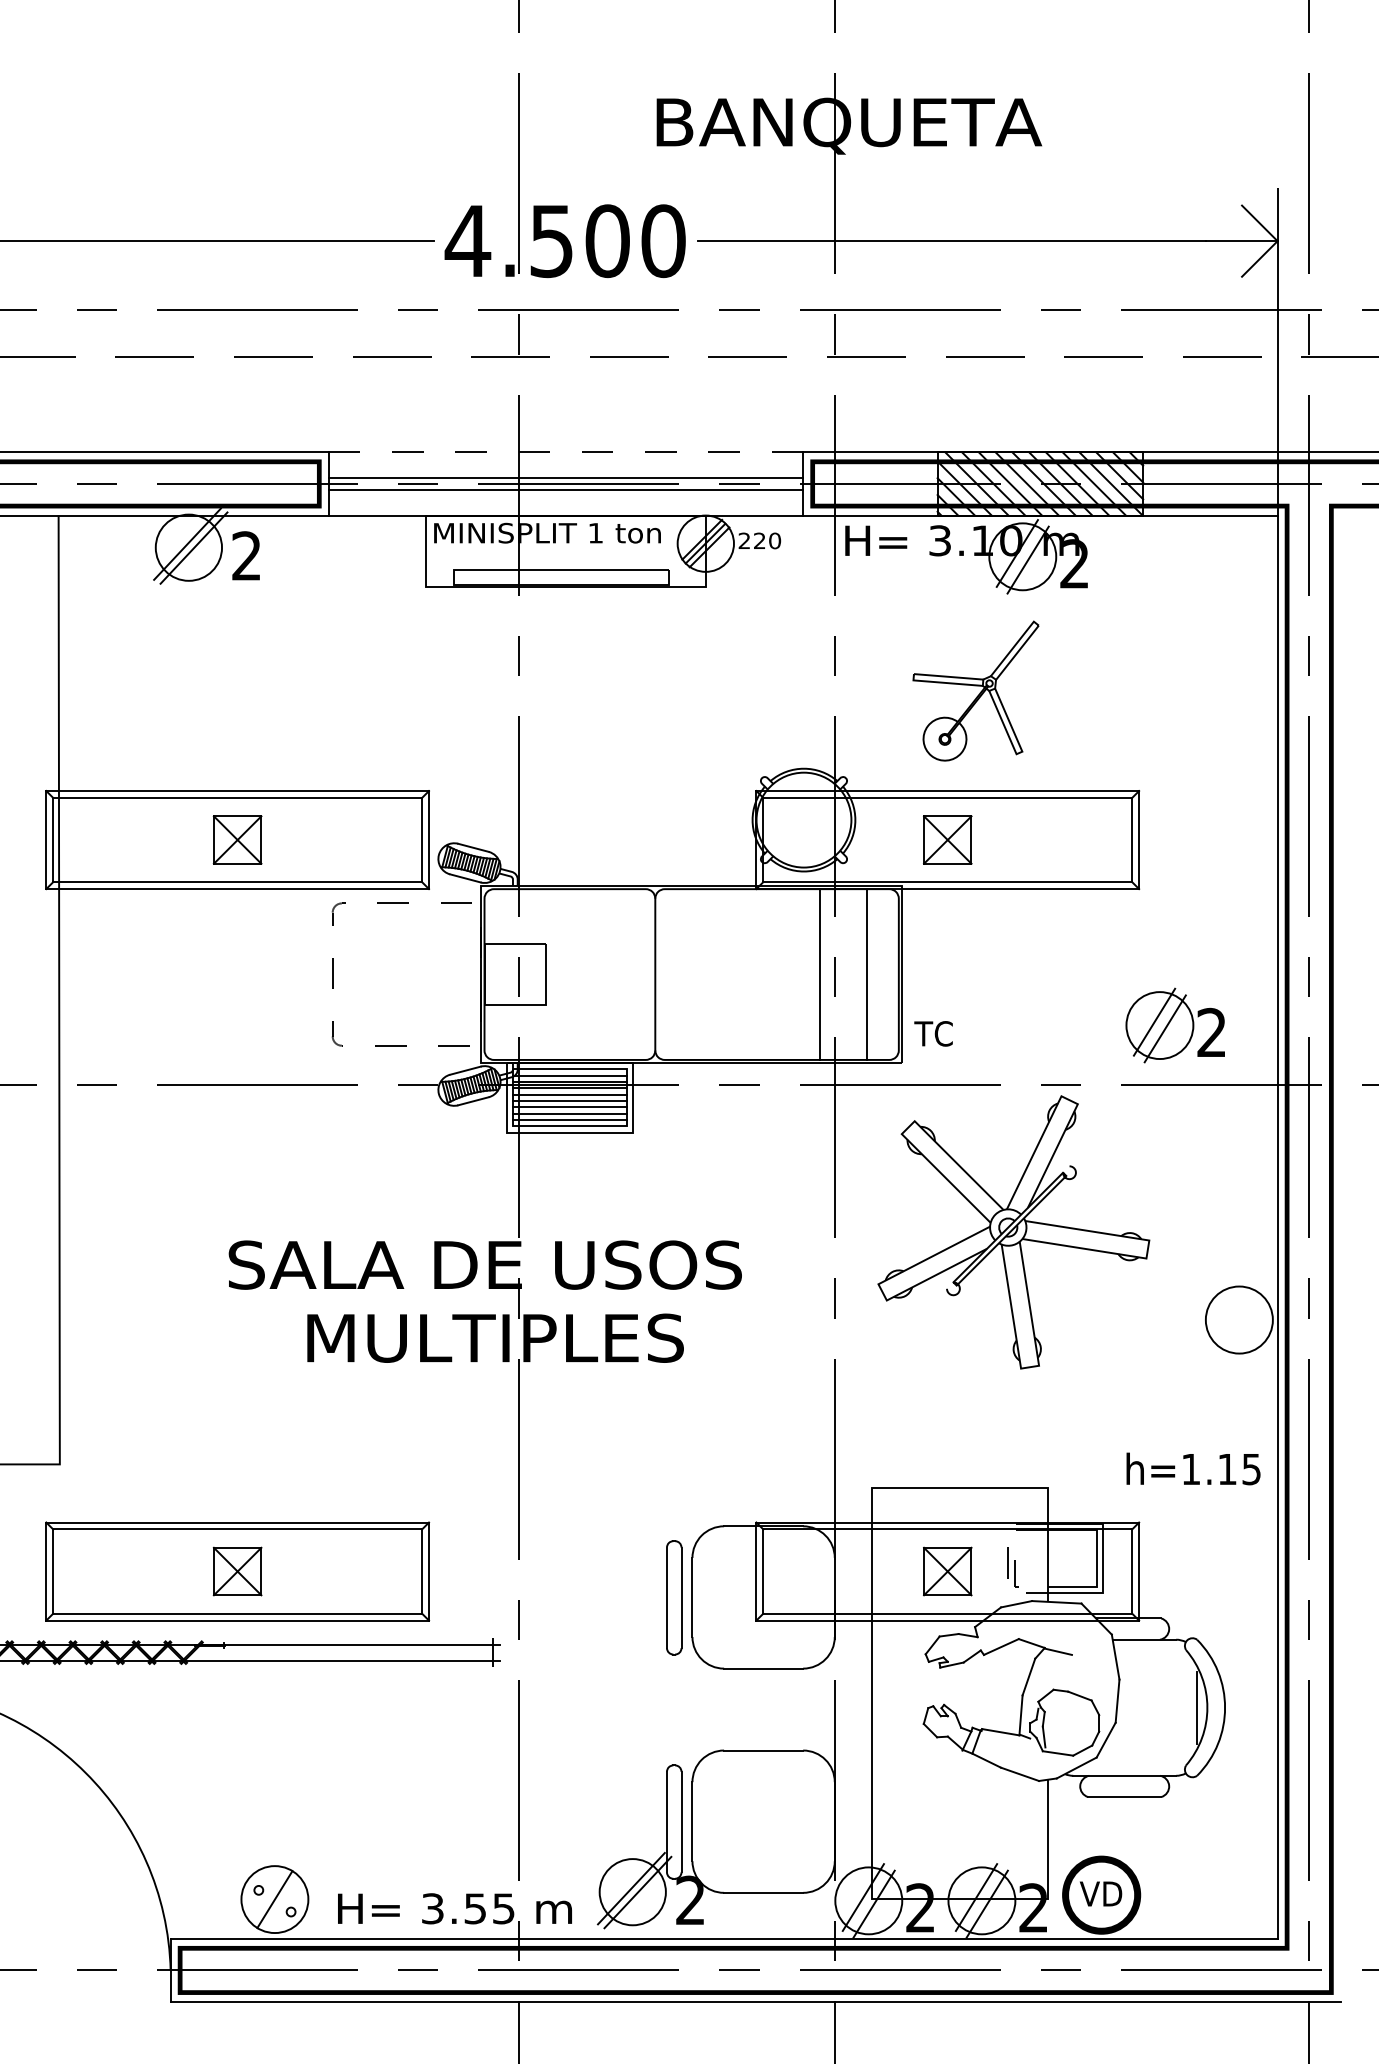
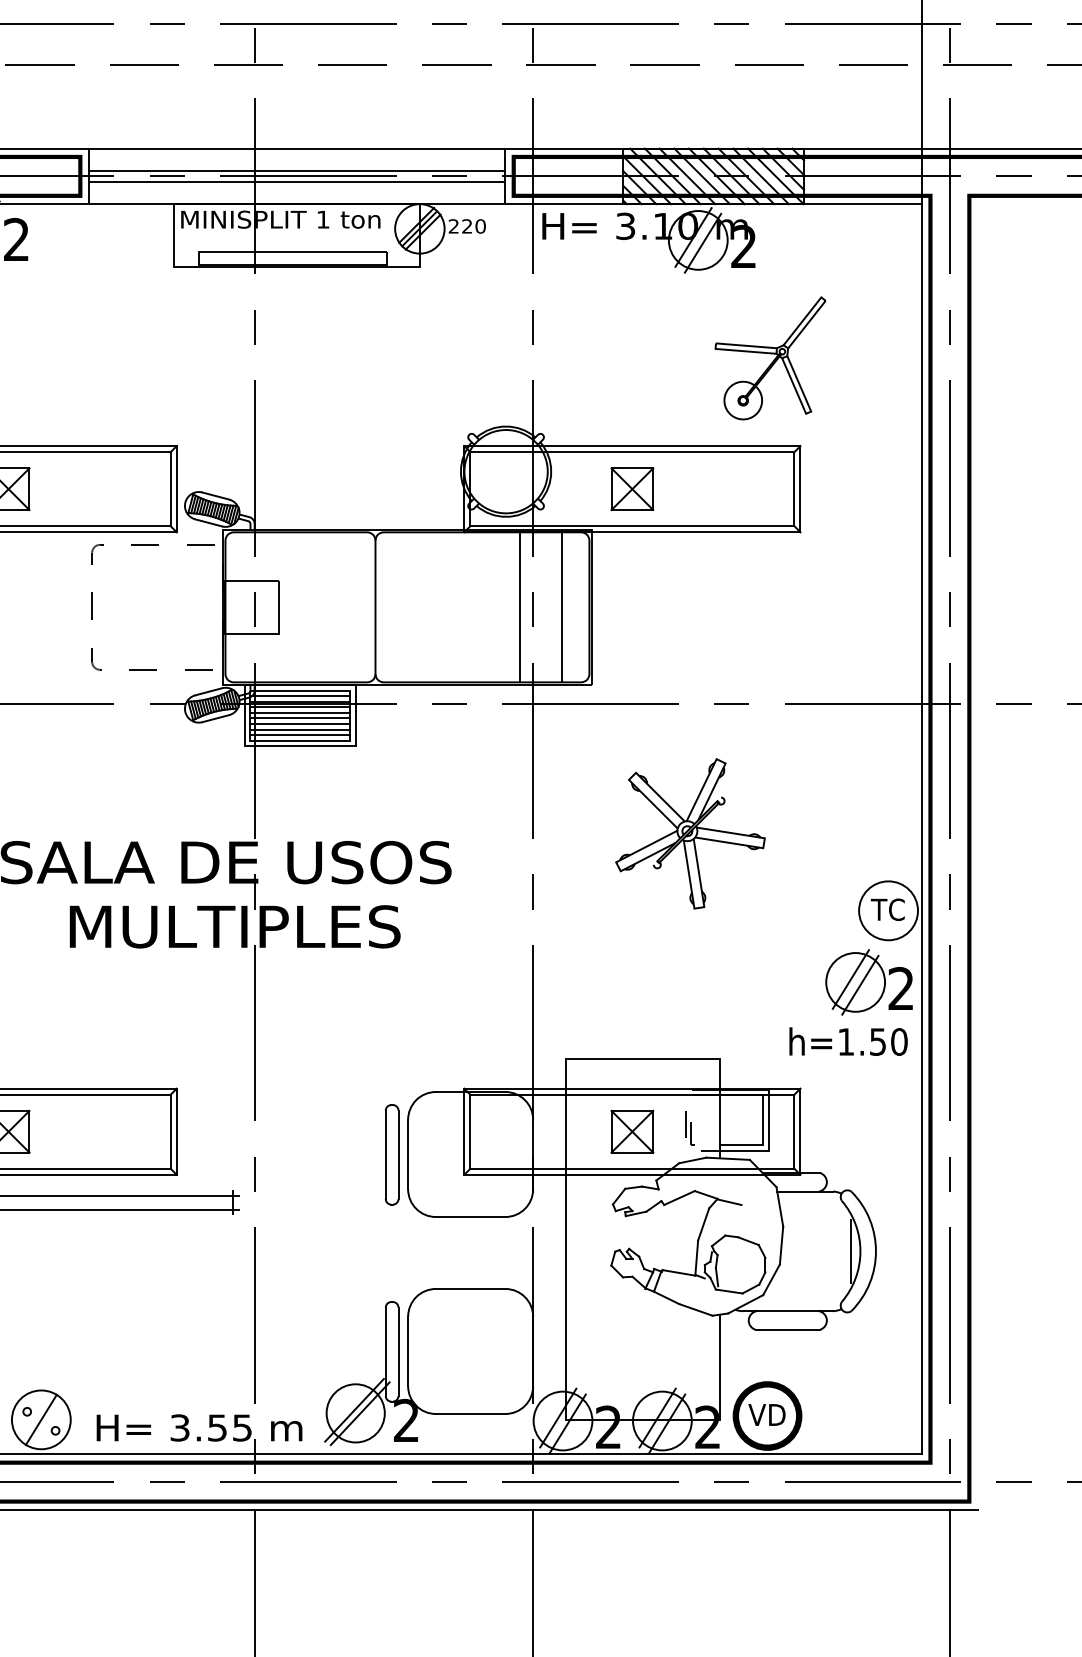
line: (566, 452) -> (297, 148), dashed -> solid
part: (975, 690) -> (770, 357), moved
part: (1174, 1025) -> (868, 982), moved
text: (933, 1033) -> (887, 909), moved
part: (1013, 1232) -> (690, 833), size x0.62
text: (1239, 1469) -> (888, 1042), h=1.15 -> h=1.50

